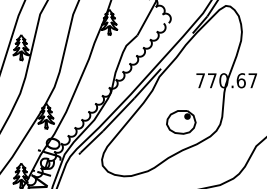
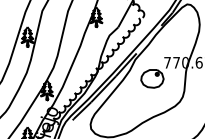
part: (181, 122) -> (152, 78), moved

